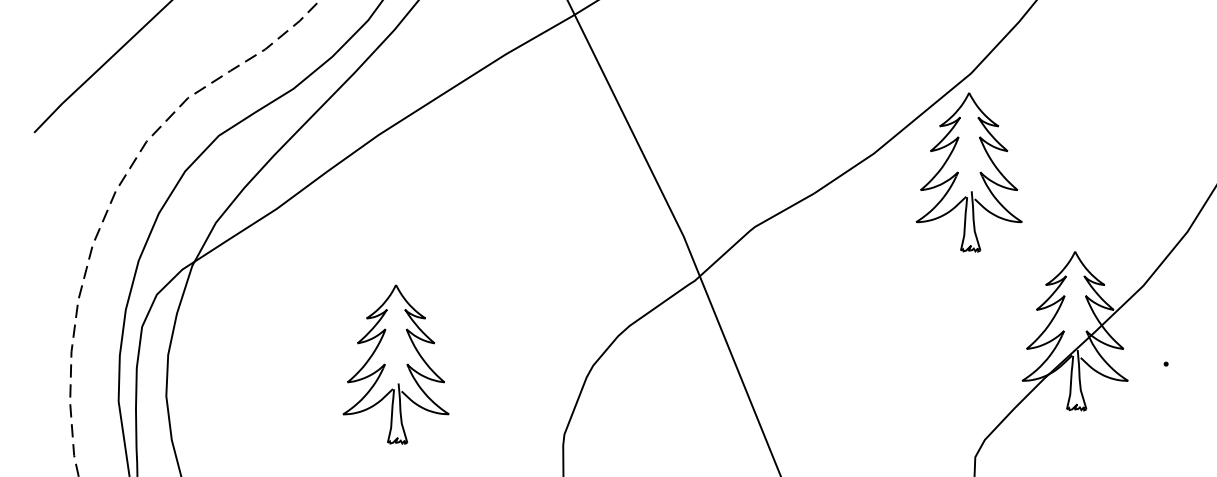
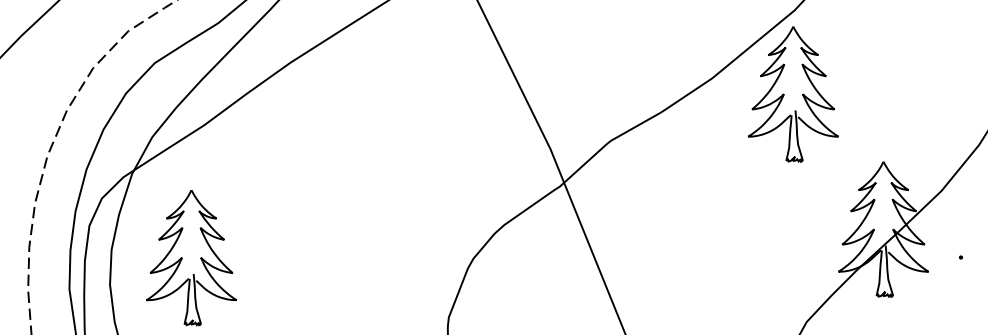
part: (395, 364) -> (191, 257), moved

